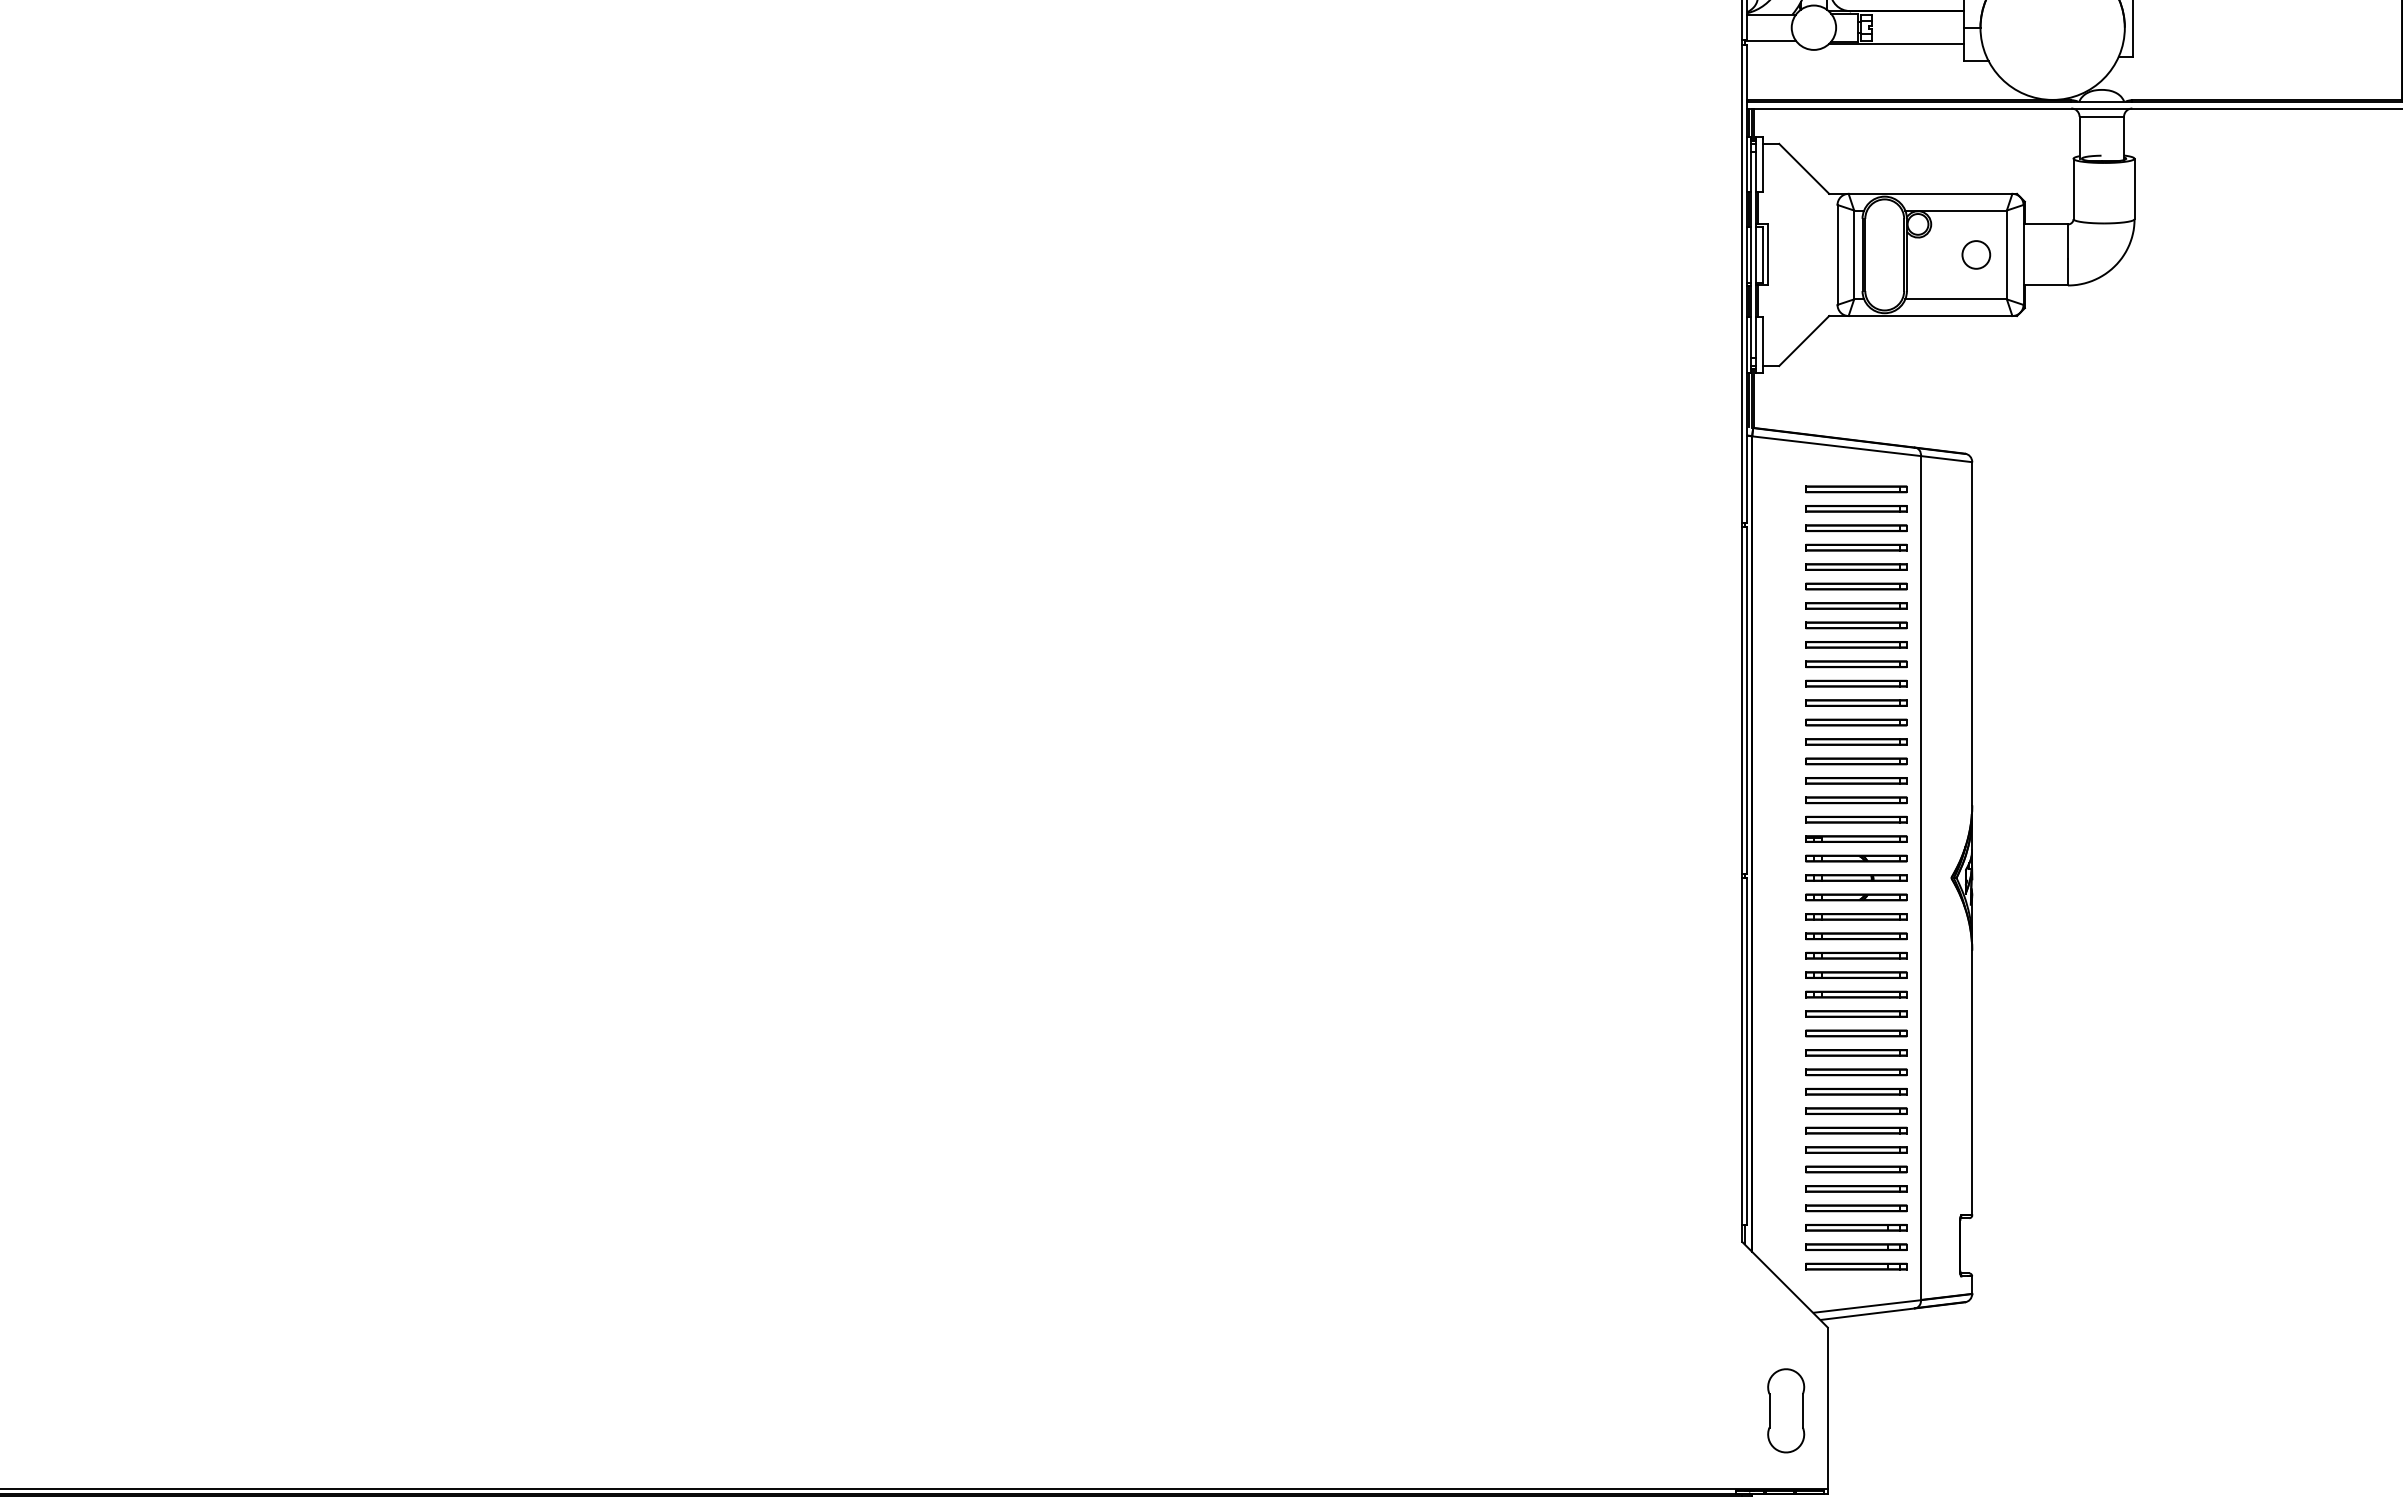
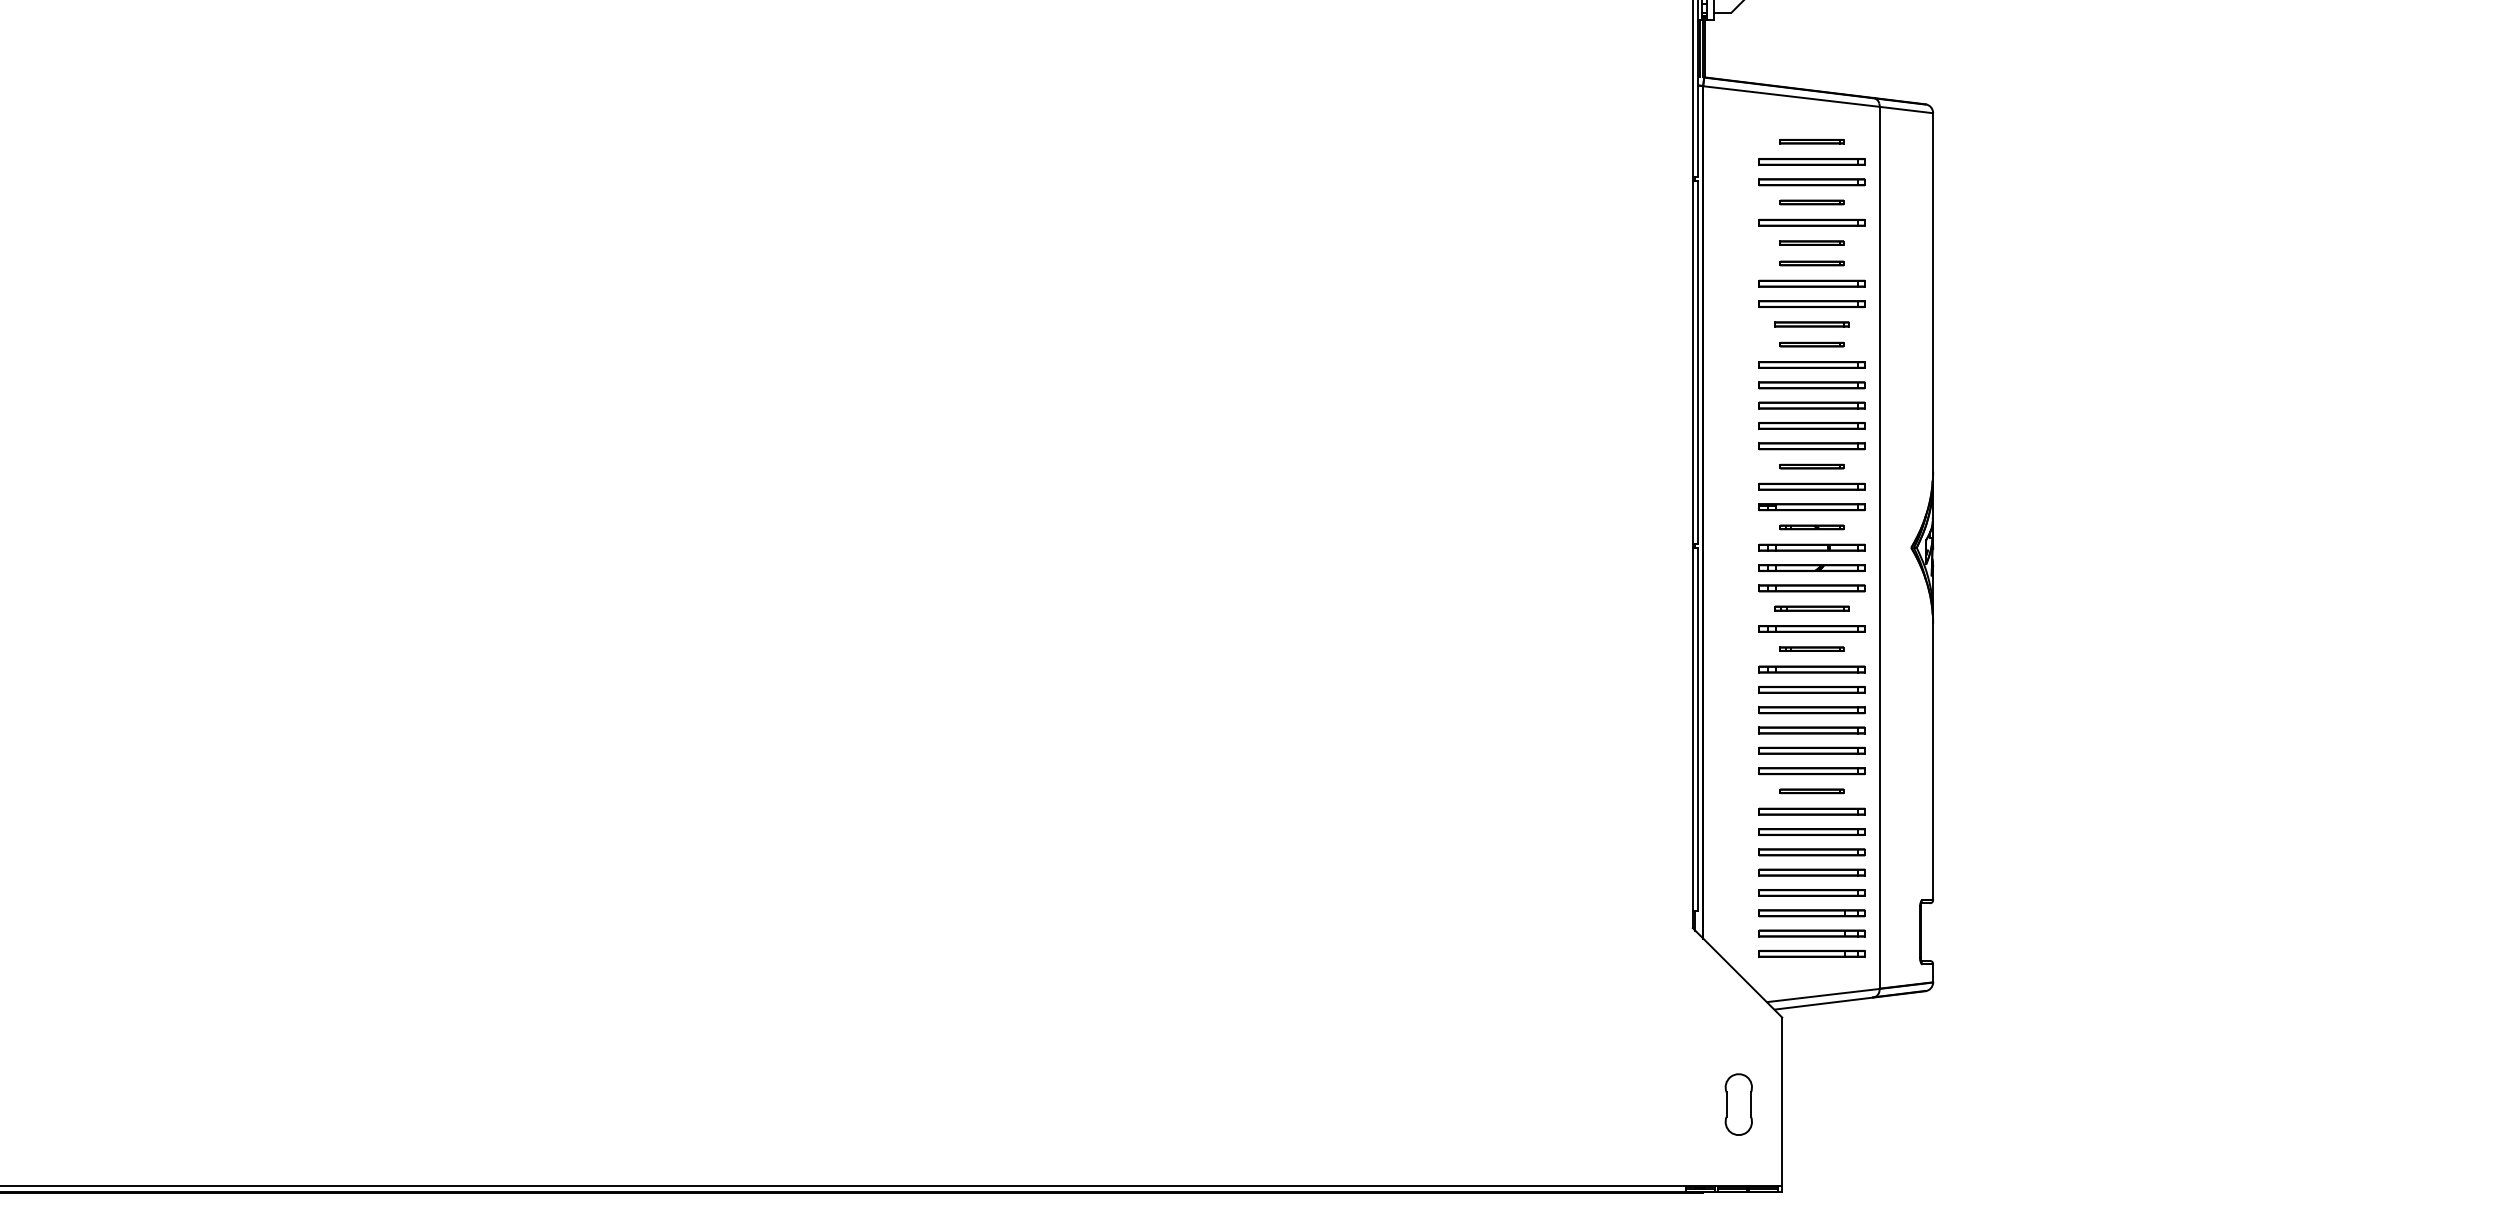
part: (1856, 489) -> (1812, 141), size x0.6
part: (1856, 547) -> (1812, 202), size x0.6
part: (1856, 586) -> (1812, 243), size x0.6
part: (1856, 605) -> (1812, 262), size x0.6
part: (1856, 664) -> (1812, 324), size x0.7
part: (1856, 683) -> (1812, 344), size x0.6
part: (1856, 800) -> (1812, 466), size x0.6
part: (1856, 858) -> (1812, 527), size x0.6
part: (1856, 936) -> (1812, 608), size x0.7
part: (1856, 974) -> (1812, 648), size x0.6
part: (1856, 1110) -> (1812, 790), size x0.6
part: (1786, 1410) -> (1739, 1104), size x0.7

